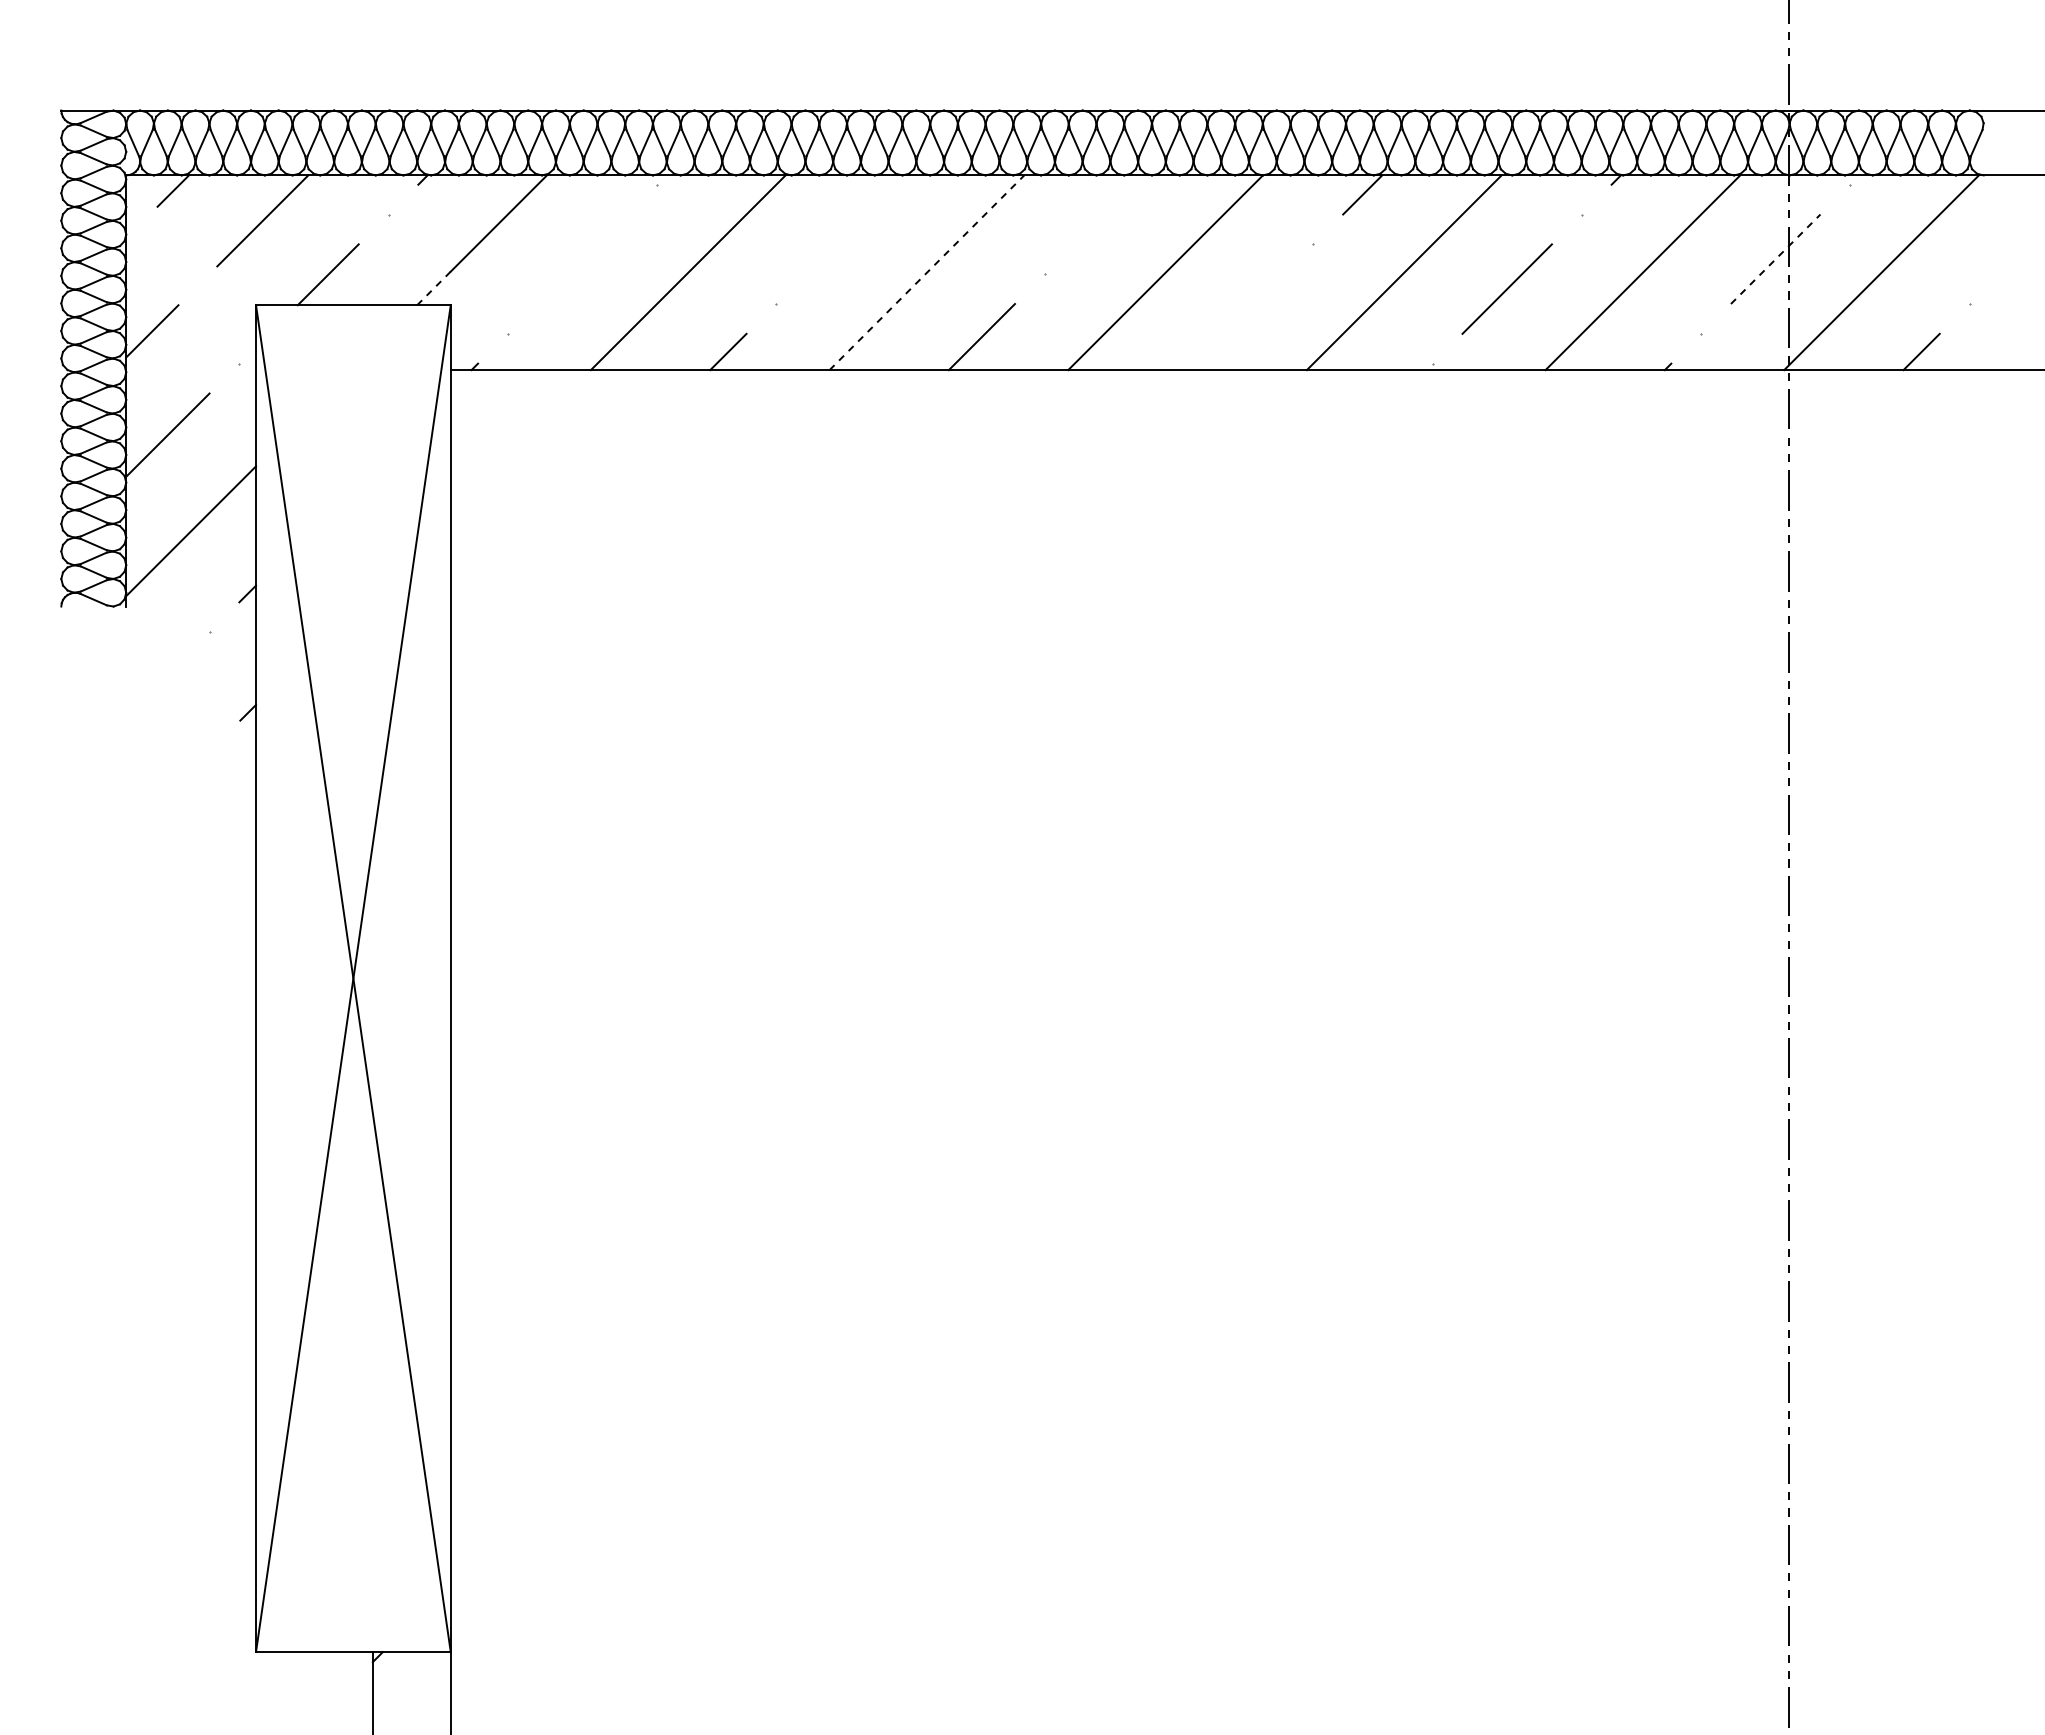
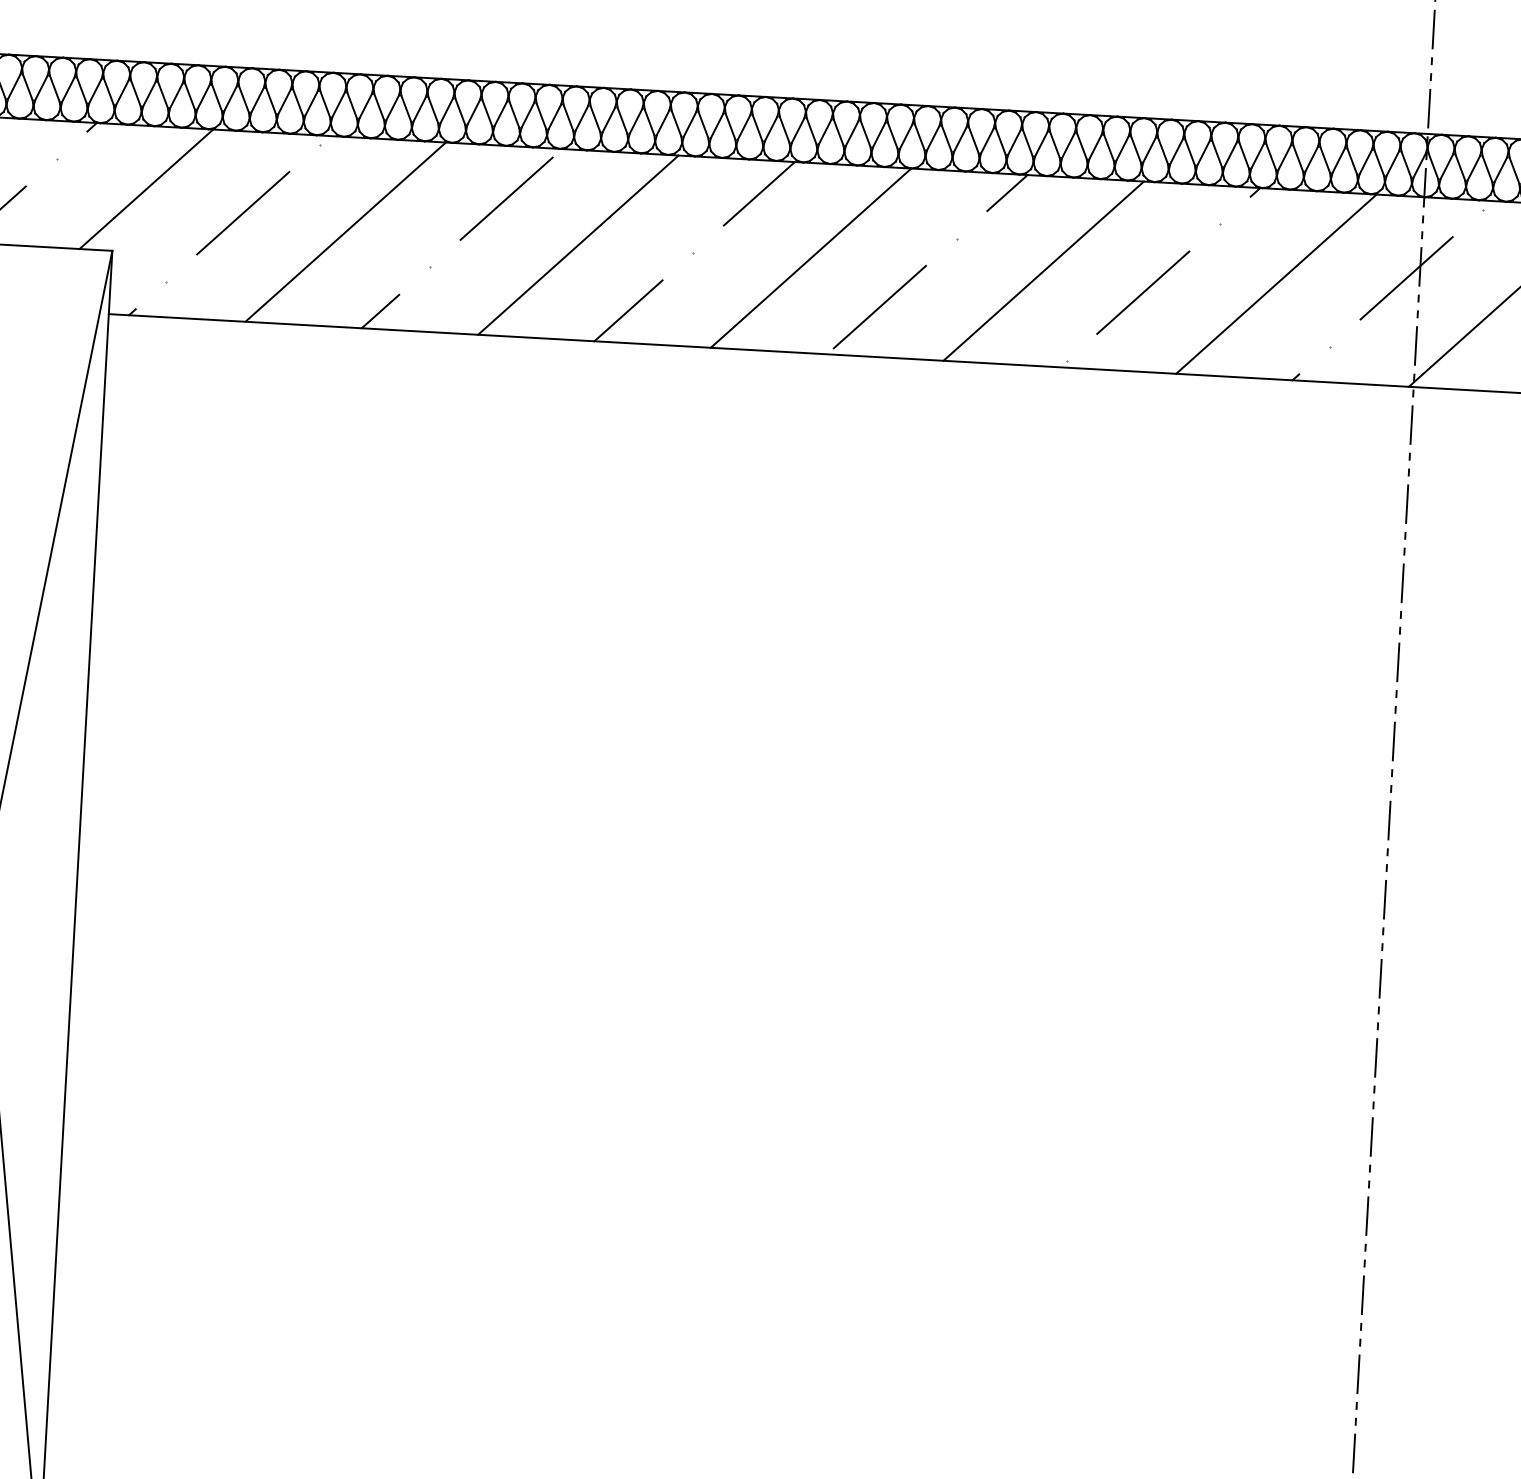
line: (1108, 209) -> (758, 193), added
line: (850, 229) -> (506, 198), added
line: (1776, 258) -> (1407, 277), dashed -> solid
line: (582, 259) -> (243, 213), added
line: (926, 272) -> (577, 244), dashed -> solid
line: (433, 288) -> (96, 233), dashed -> solid
line: (1238, 318) -> (879, 306), added

